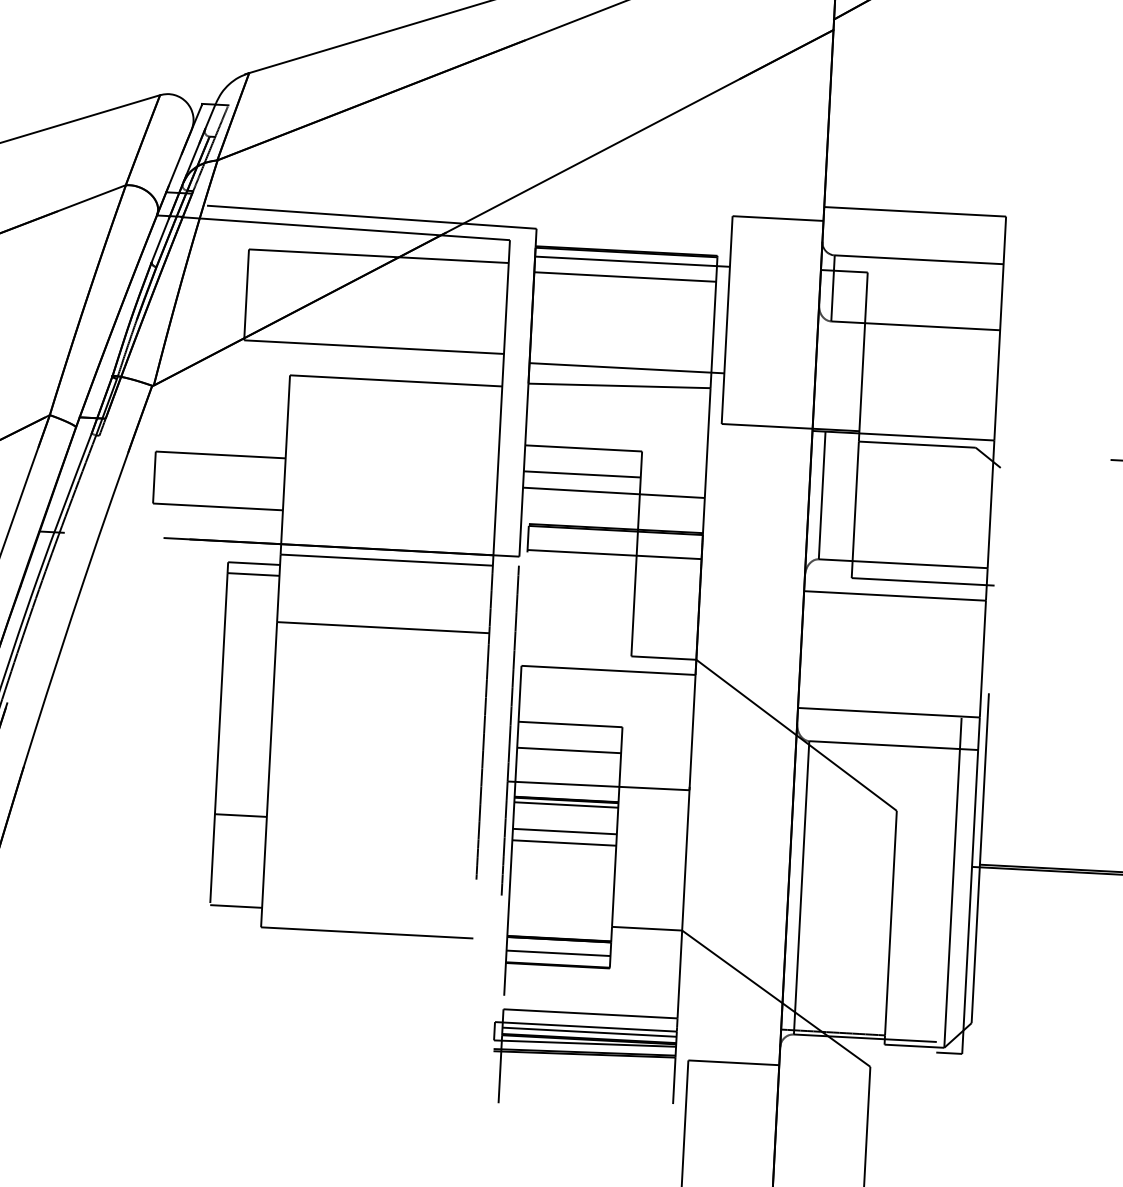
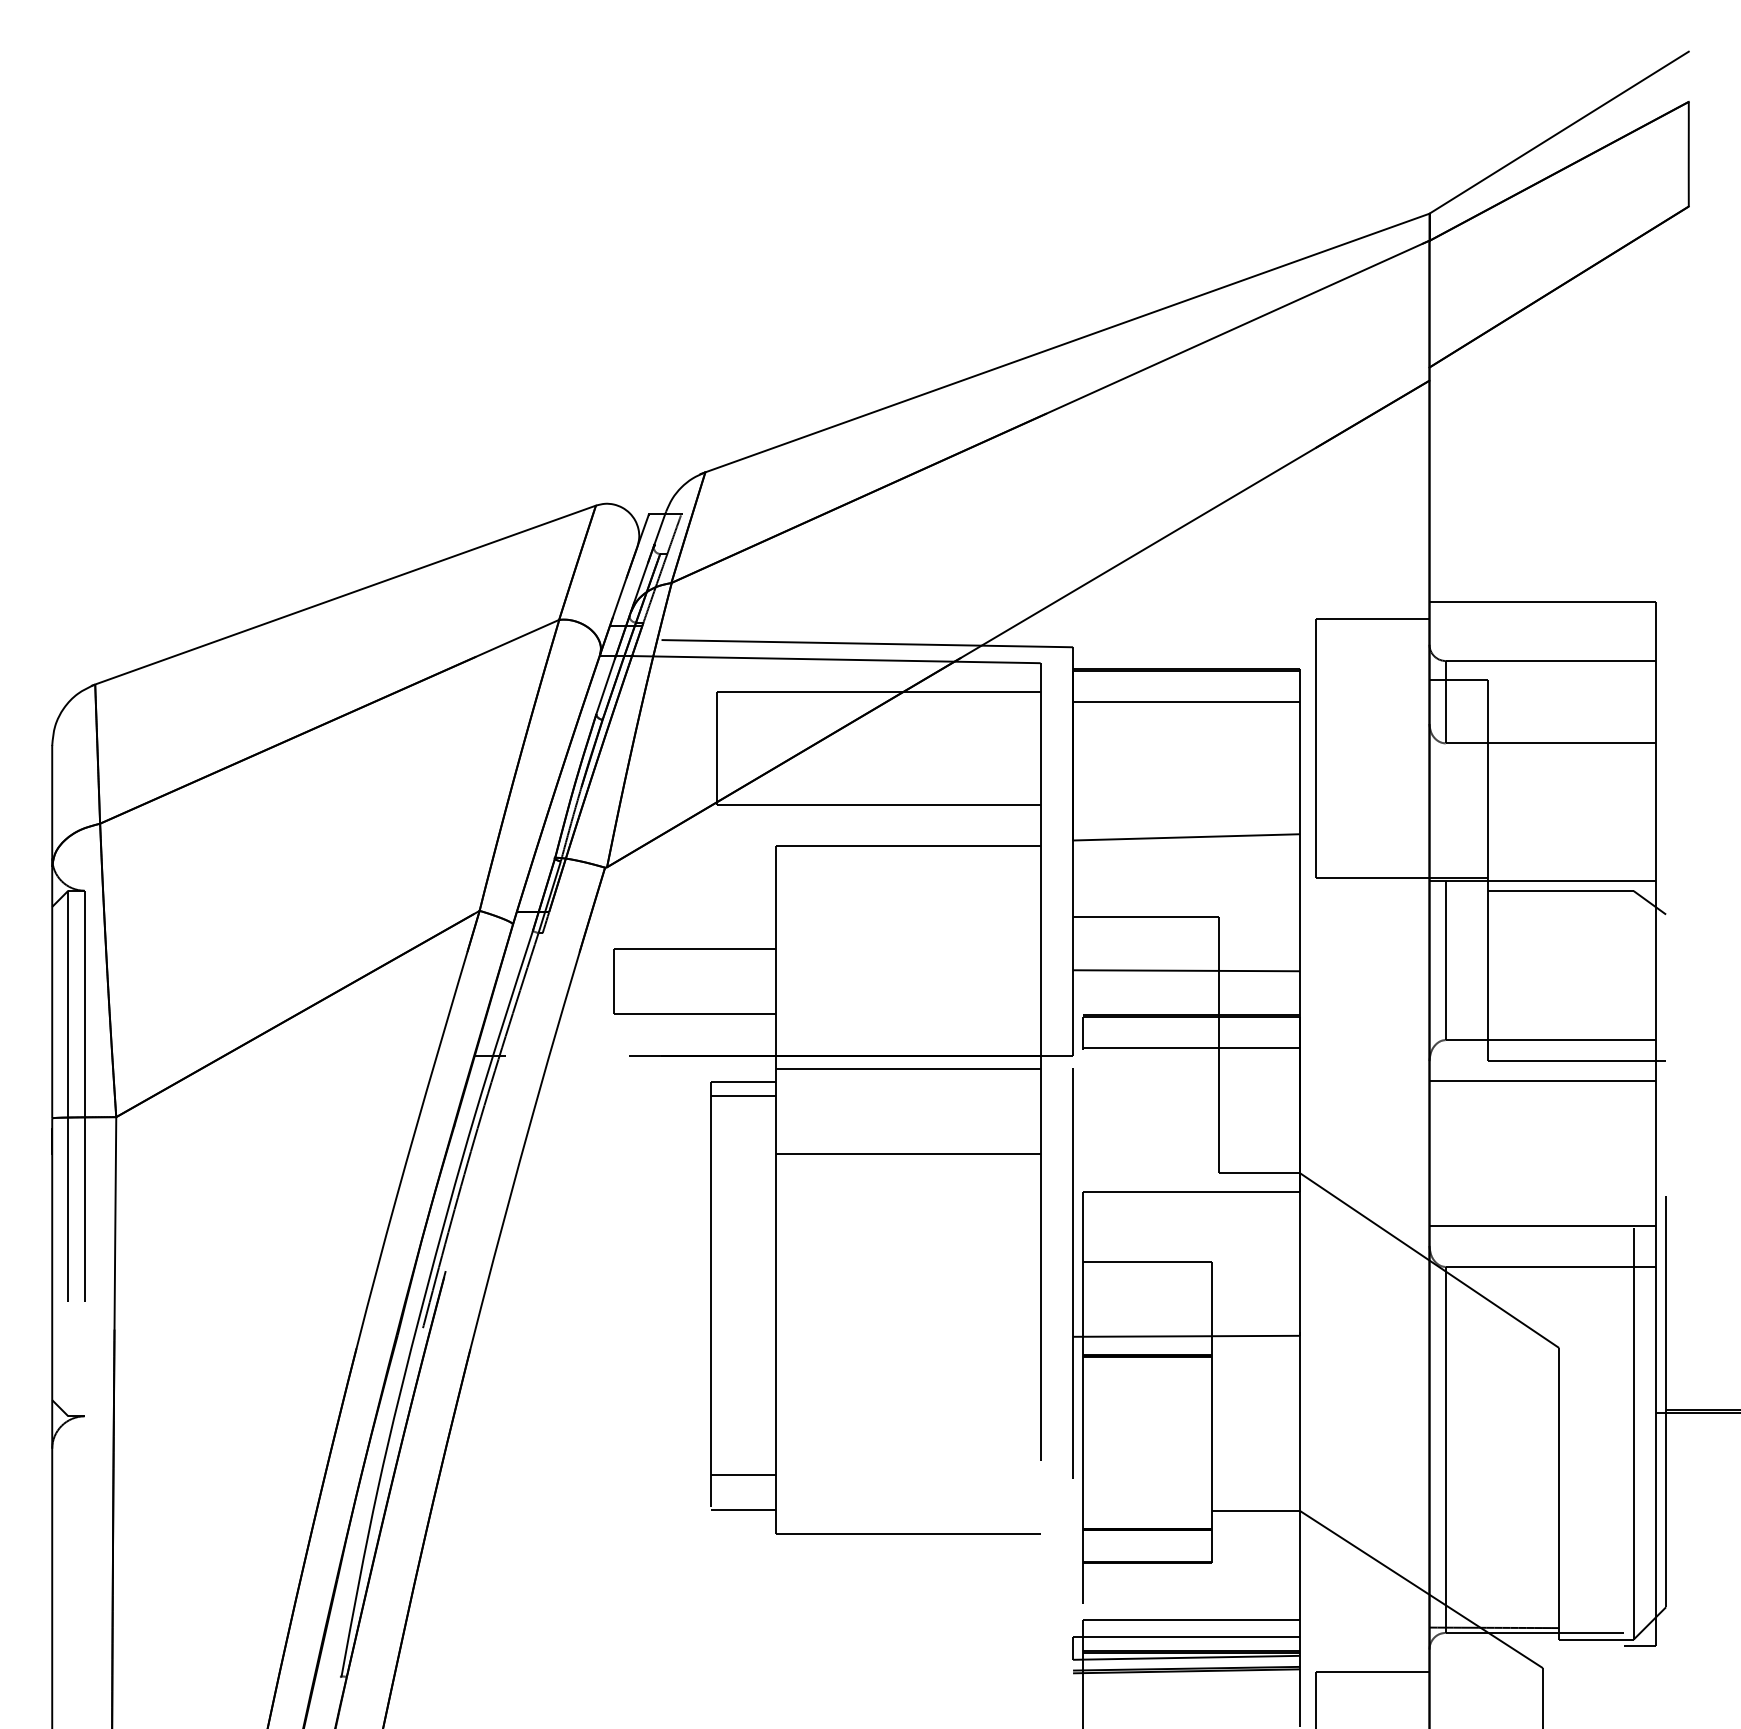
line: (632, 262) -> (1194, 682), removed
line: (626, 367) -> (1194, 814), removed
line: (581, 474) -> (1145, 949), removed
line: (569, 750) -> (1147, 1294), removed
line: (566, 805) -> (1147, 1362), removed
line: (240, 815) -> (743, 1474), moved
line: (564, 831) -> (1147, 1395), removed
line: (564, 842) -> (1147, 1409), removed
line: (558, 953) -> (1147, 1547), removed
line: (588, 1032) -> (1190, 1643), removed

